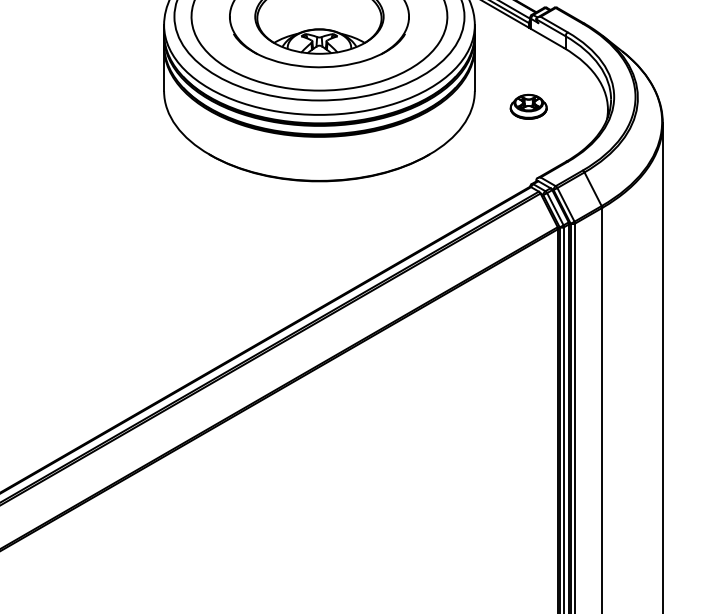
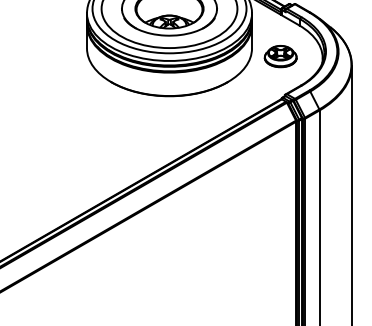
part: (528, 106) -> (280, 56), size x1.67

